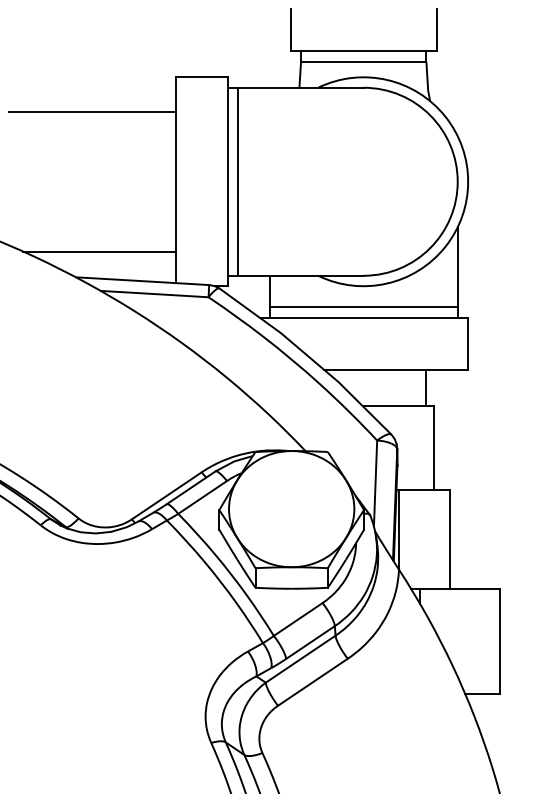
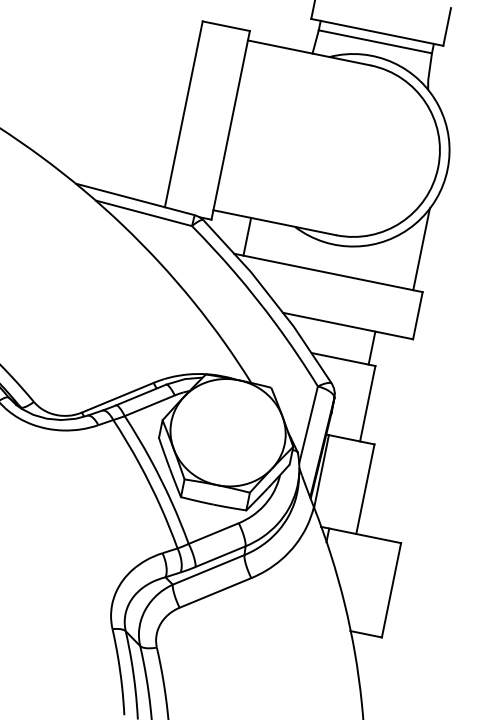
line: (91, 111) -> (120, 36), removed
line: (238, 181) -> (240, 127), removed
line: (99, 251) -> (101, 164), removed
line: (363, 307) -> (330, 263), removed

